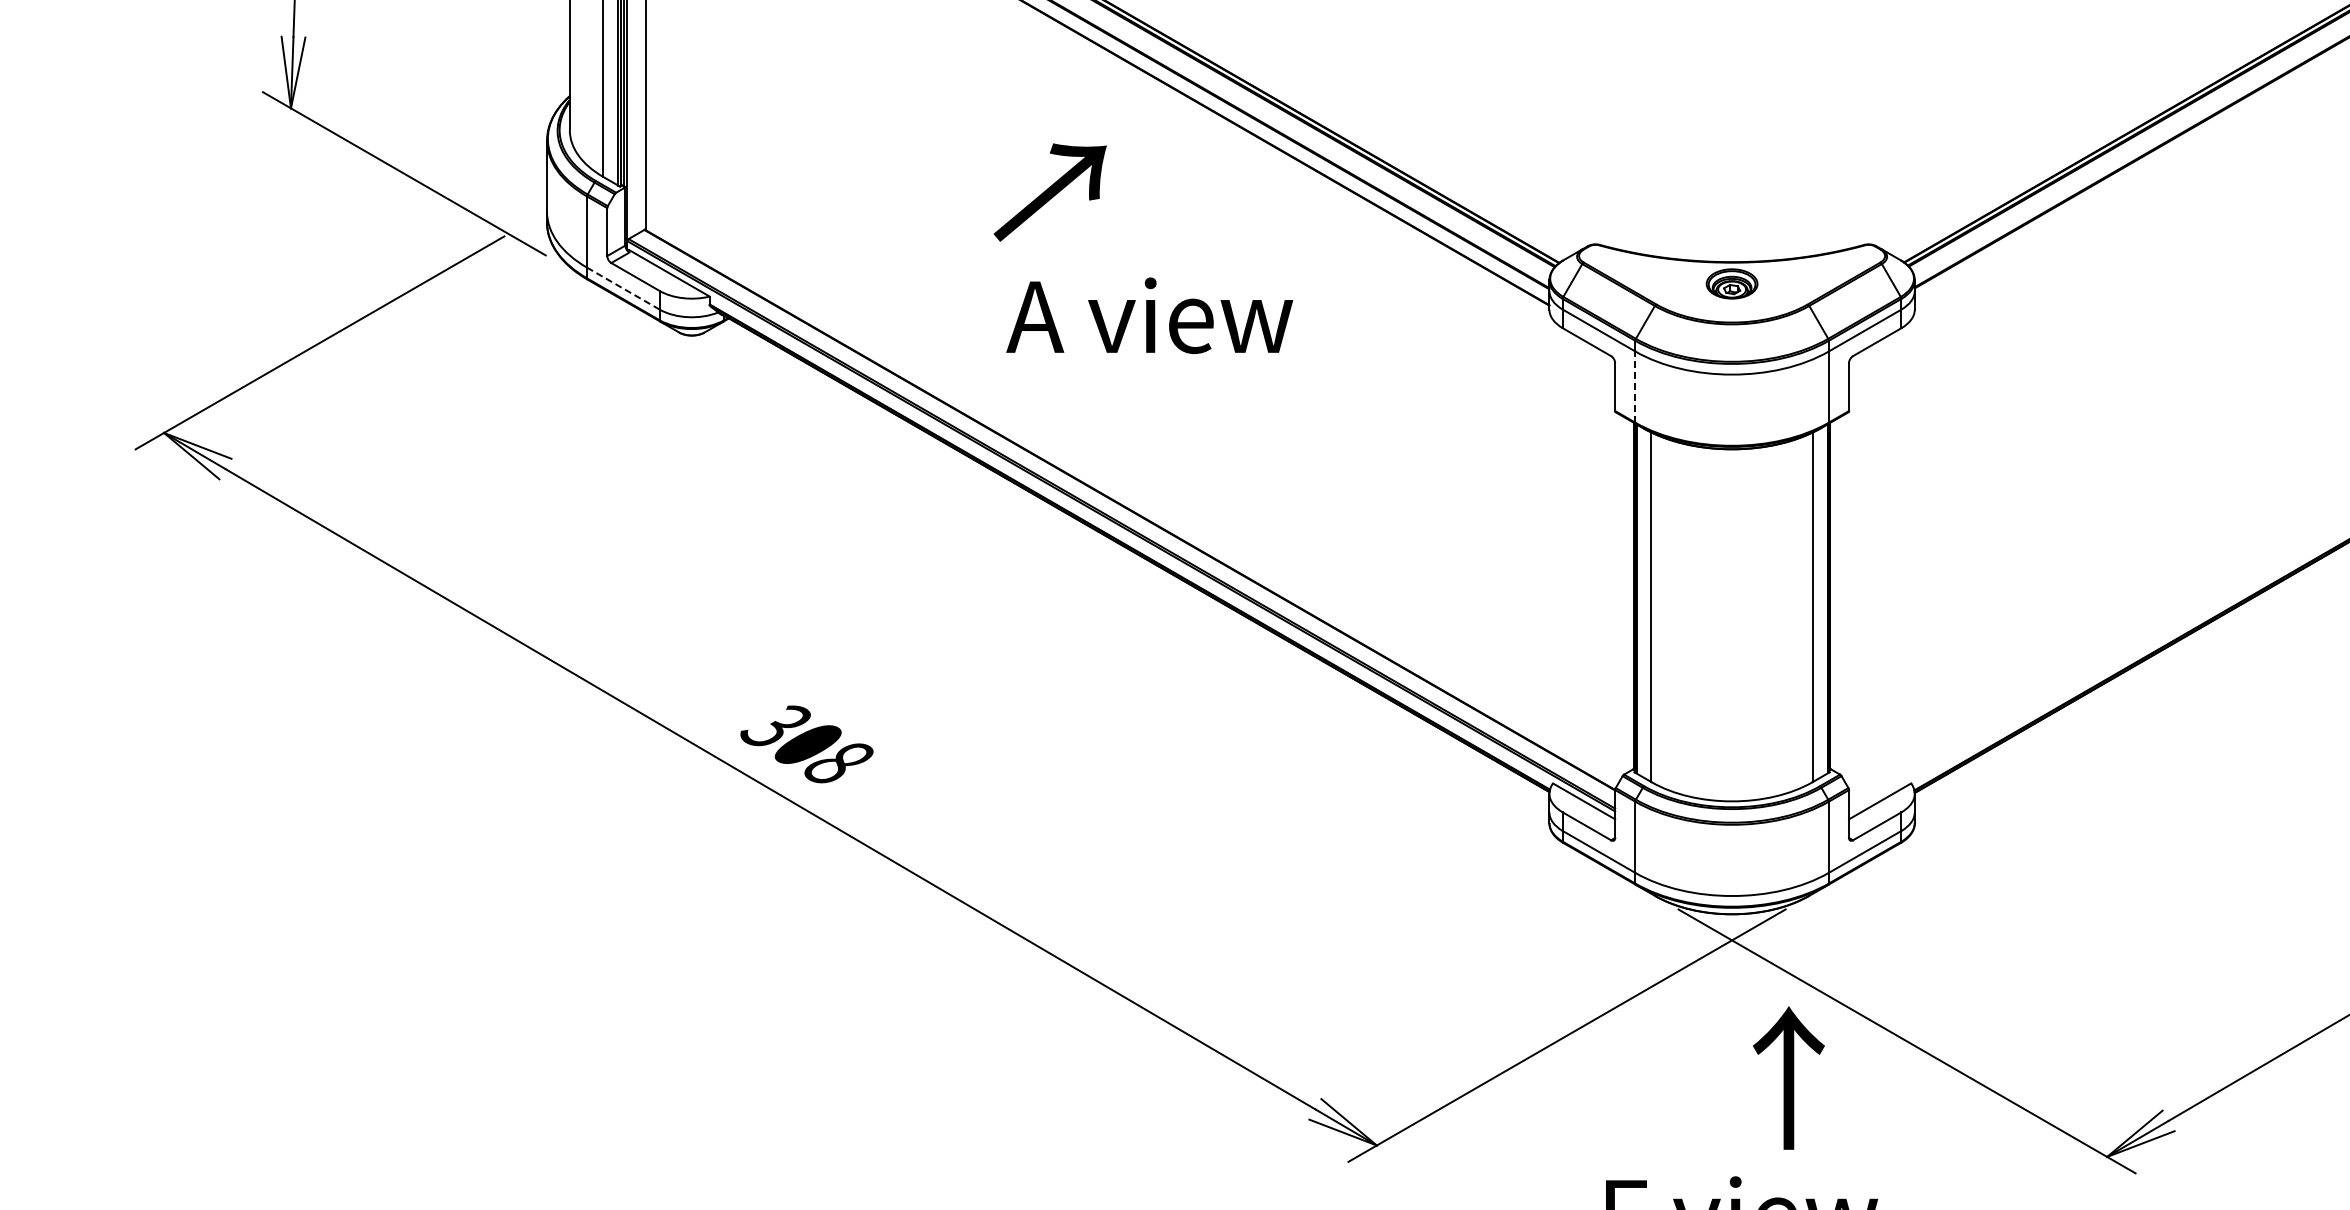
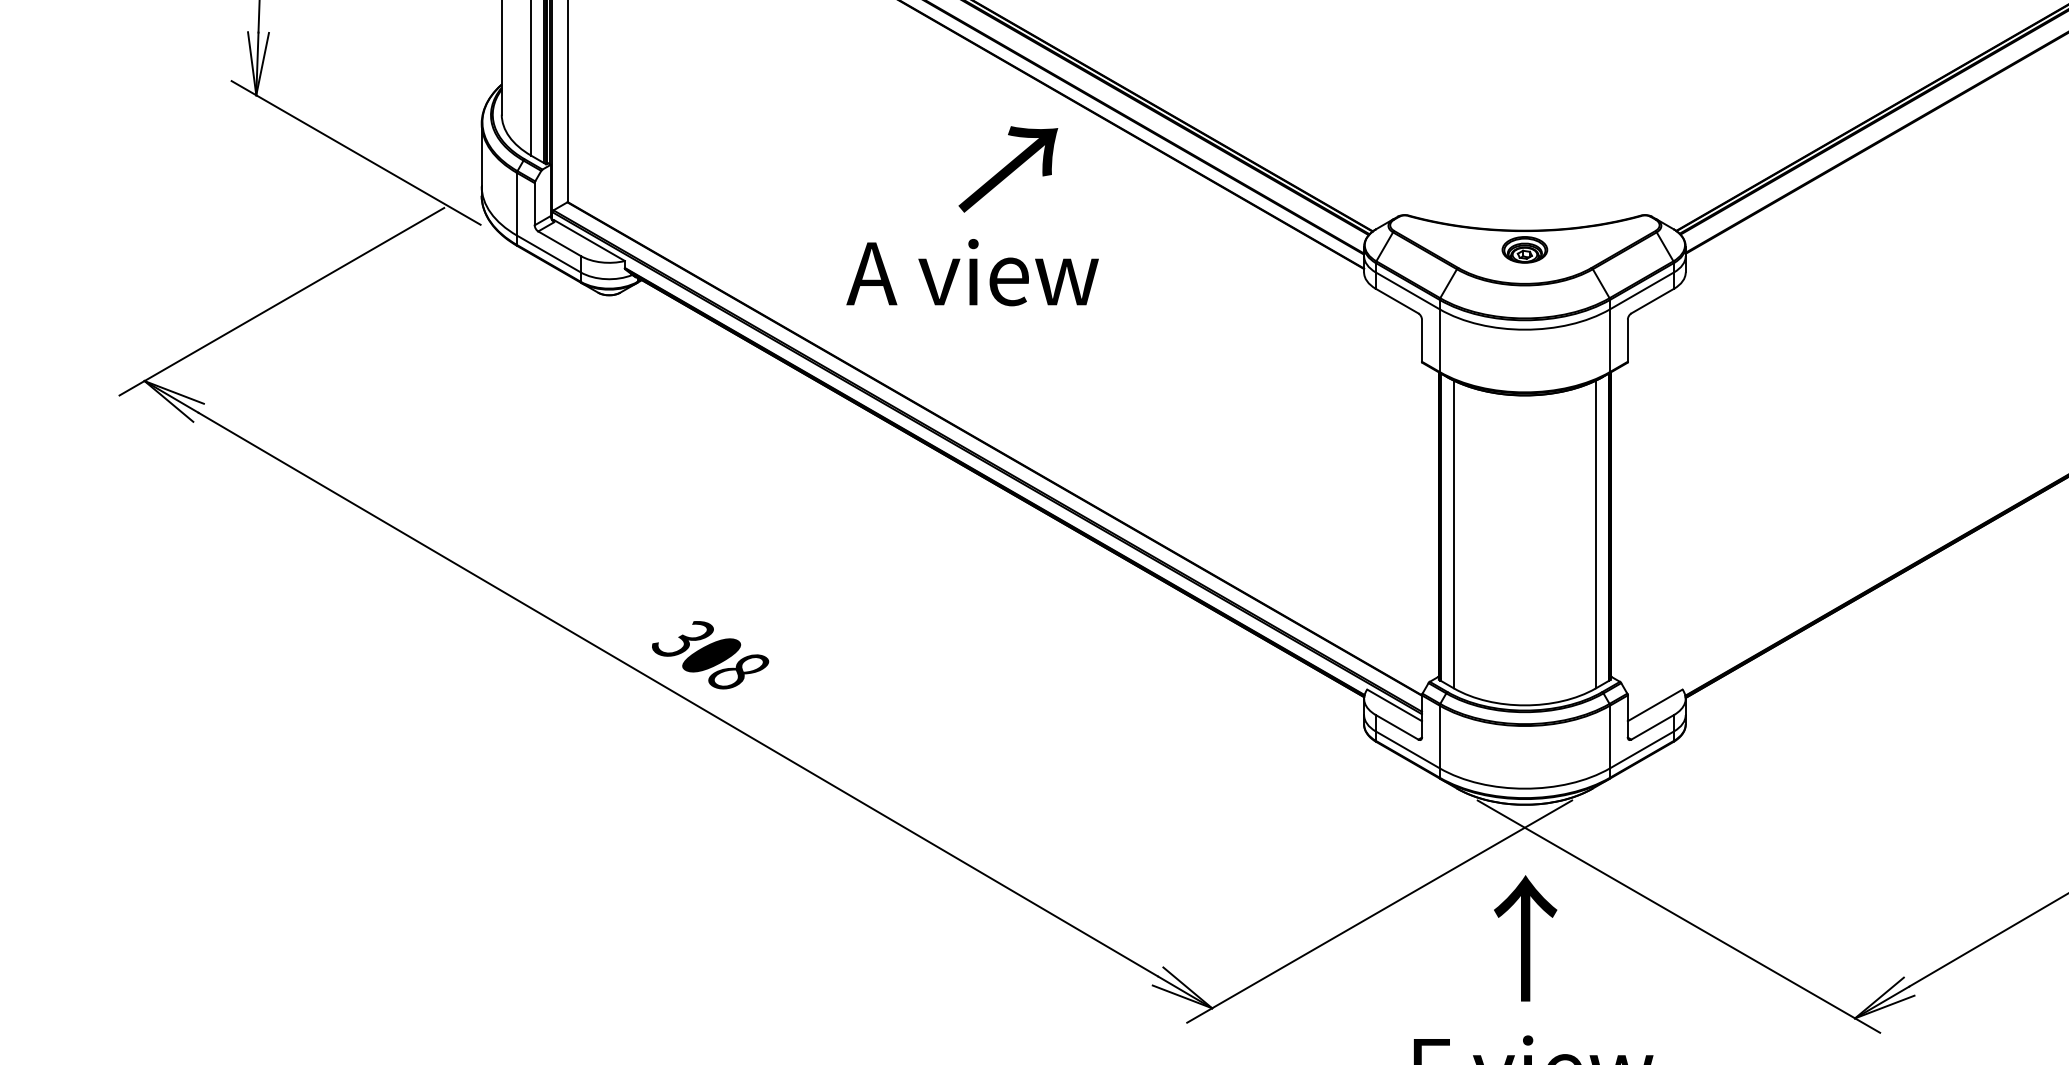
text: (1049, 192) -> (1007, 169), moved
line: (623, 288) -> (549, 253), dashed -> solid
text: (1149, 315) -> (972, 272), moved
line: (1635, 387) -> (1439, 341), dashed -> solid
text: (1788, 1077) -> (1525, 937), moved

